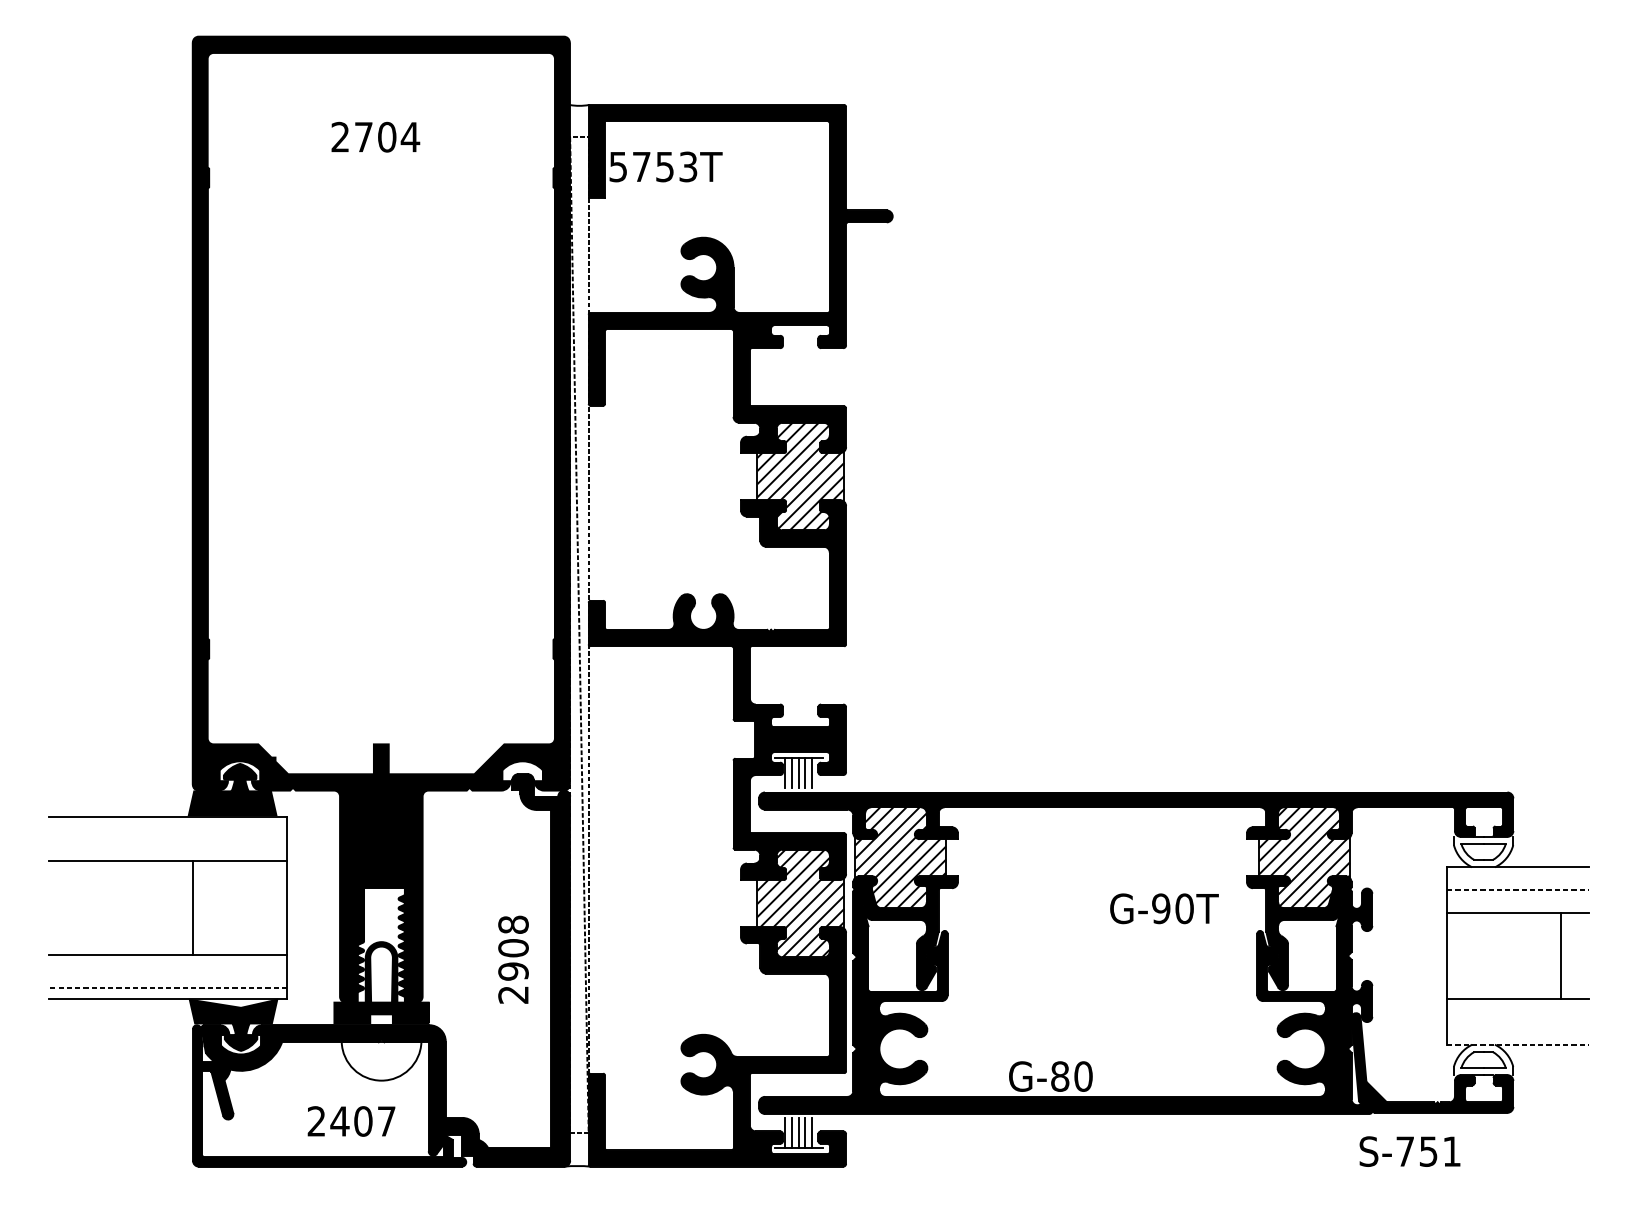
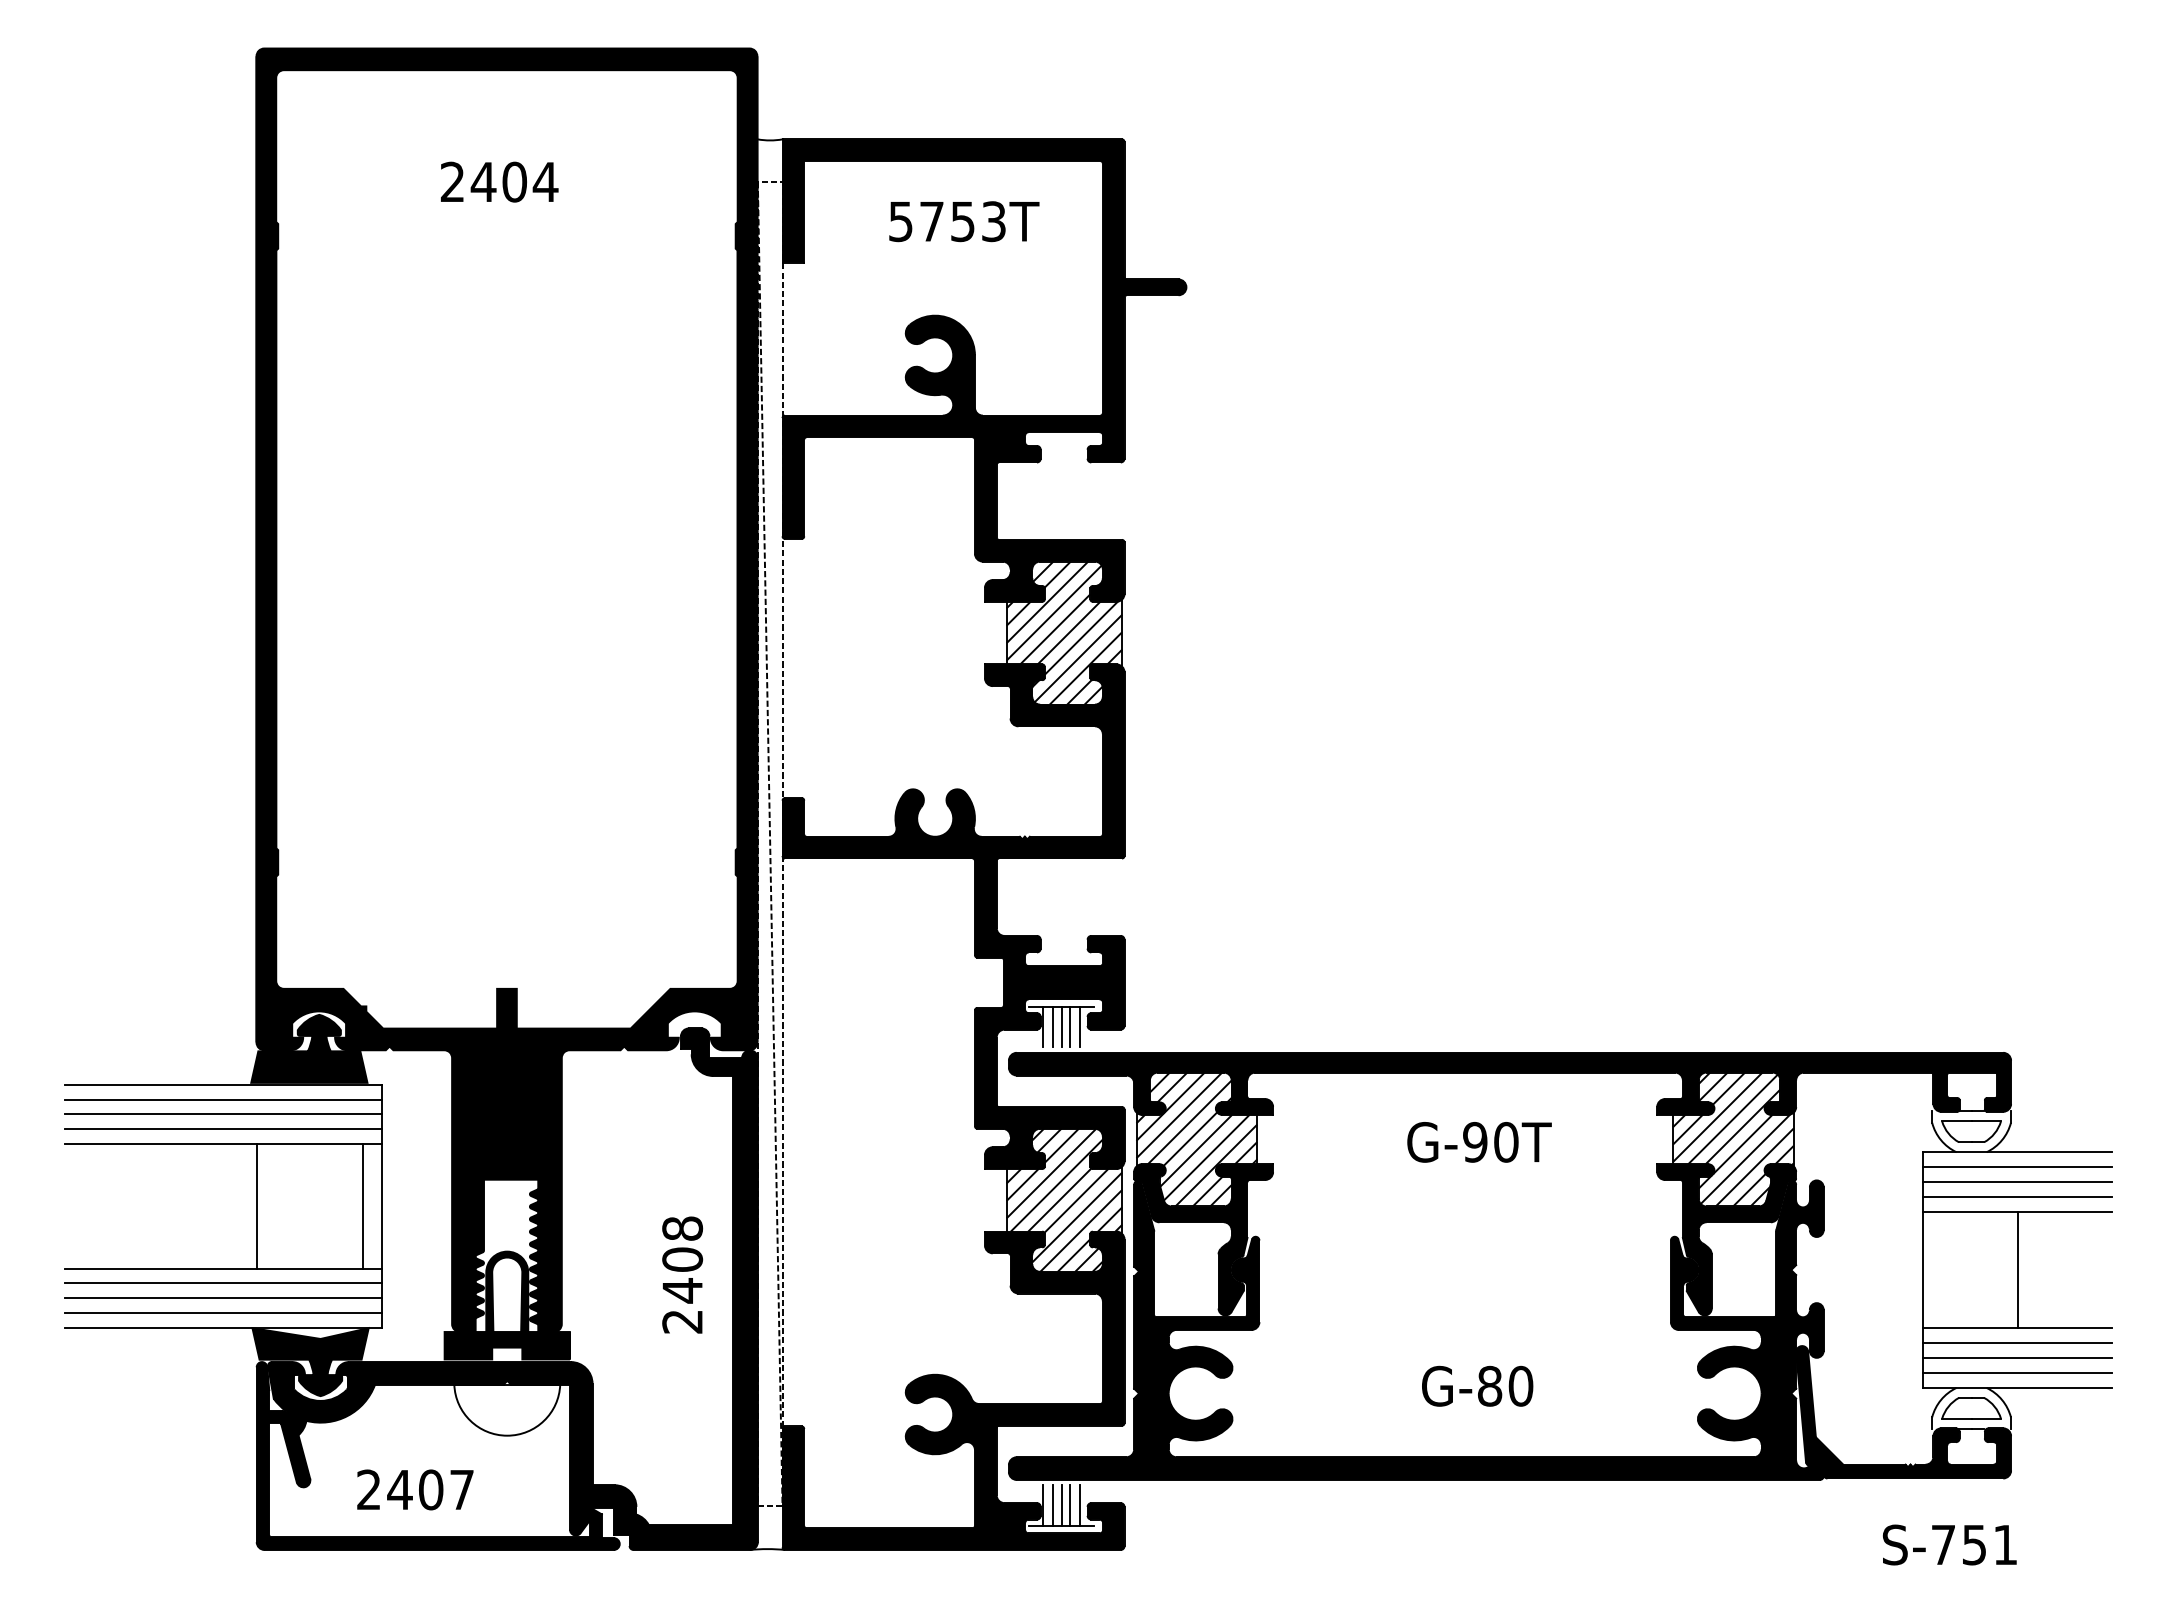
text: (363, 136) -> (483, 181), 2704 -> 2404
text: (666, 166) -> (964, 221), moved
line: (168, 827) -> (223, 1099), added
line: (168, 838) -> (223, 1114), added
line: (168, 850) -> (223, 1129), added
line: (1518, 878) -> (2017, 1167), added
line: (1518, 890) -> (2017, 1182), dashed -> solid
line: (1518, 901) -> (2017, 1197), added
line: (273, 908) -> (363, 1206), added
text: (1164, 908) -> (1479, 1142), moved
line: (1561, 955) -> (2018, 1269), moved
line: (168, 966) -> (223, 1283), added
text: (513, 971) -> (682, 1290), 2908 -> 2408
line: (168, 977) -> (223, 1298), added
line: (168, 987) -> (223, 1312), dashed -> solid
line: (1518, 1010) -> (2017, 1342), added
line: (1518, 1021) -> (2017, 1357), added
line: (1518, 1033) -> (2017, 1372), added
line: (1518, 1044) -> (2017, 1387), dashed -> solid
text: (1050, 1075) -> (1477, 1385), moved
text: (351, 1121) -> (415, 1489), moved
text: (1409, 1151) -> (1949, 1544), moved

